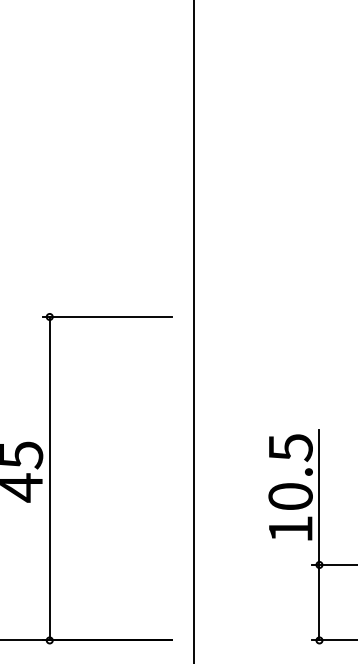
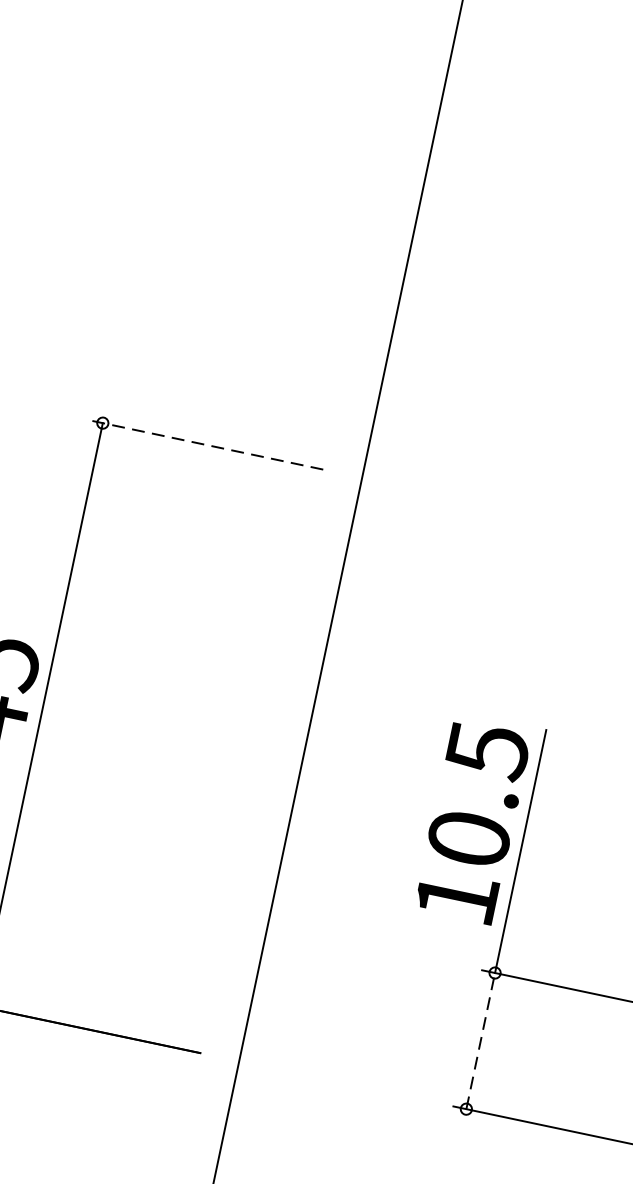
line: (107, 316) -> (207, 444), solid -> dashed
line: (319, 602) -> (480, 1040), solid -> dashed

